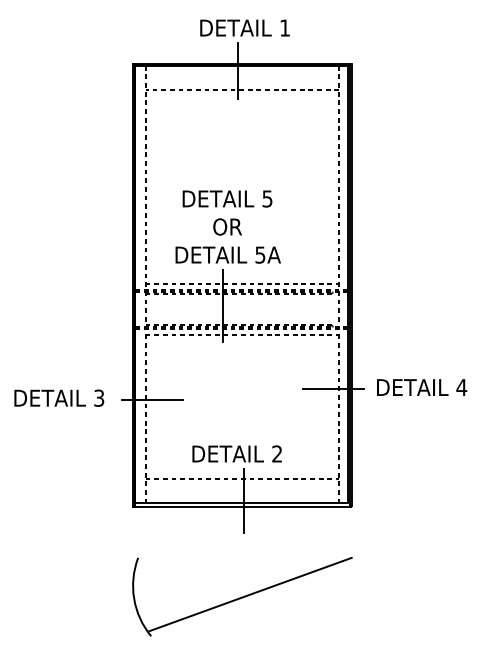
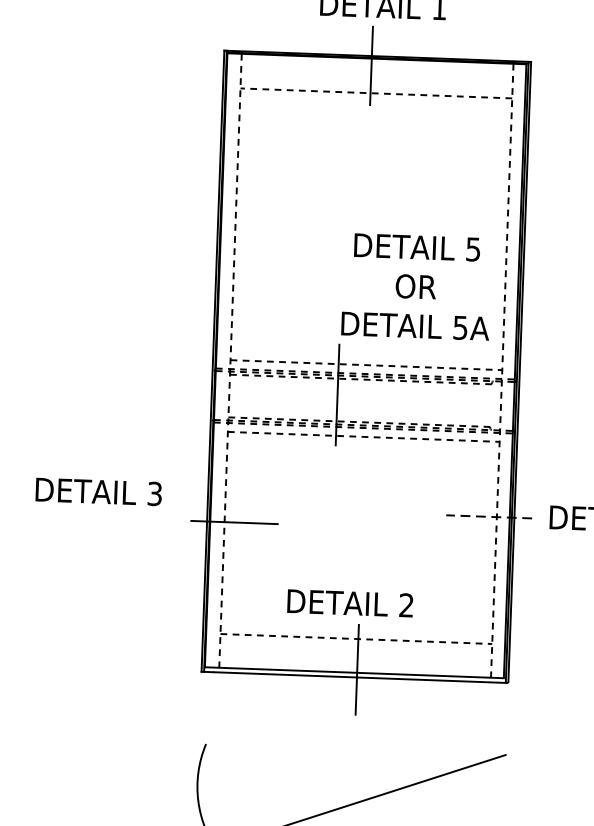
text: (227, 226) -> (415, 286), moved
line: (333, 388) -> (488, 516), solid -> dashed
text: (59, 397) -> (99, 490), moved

